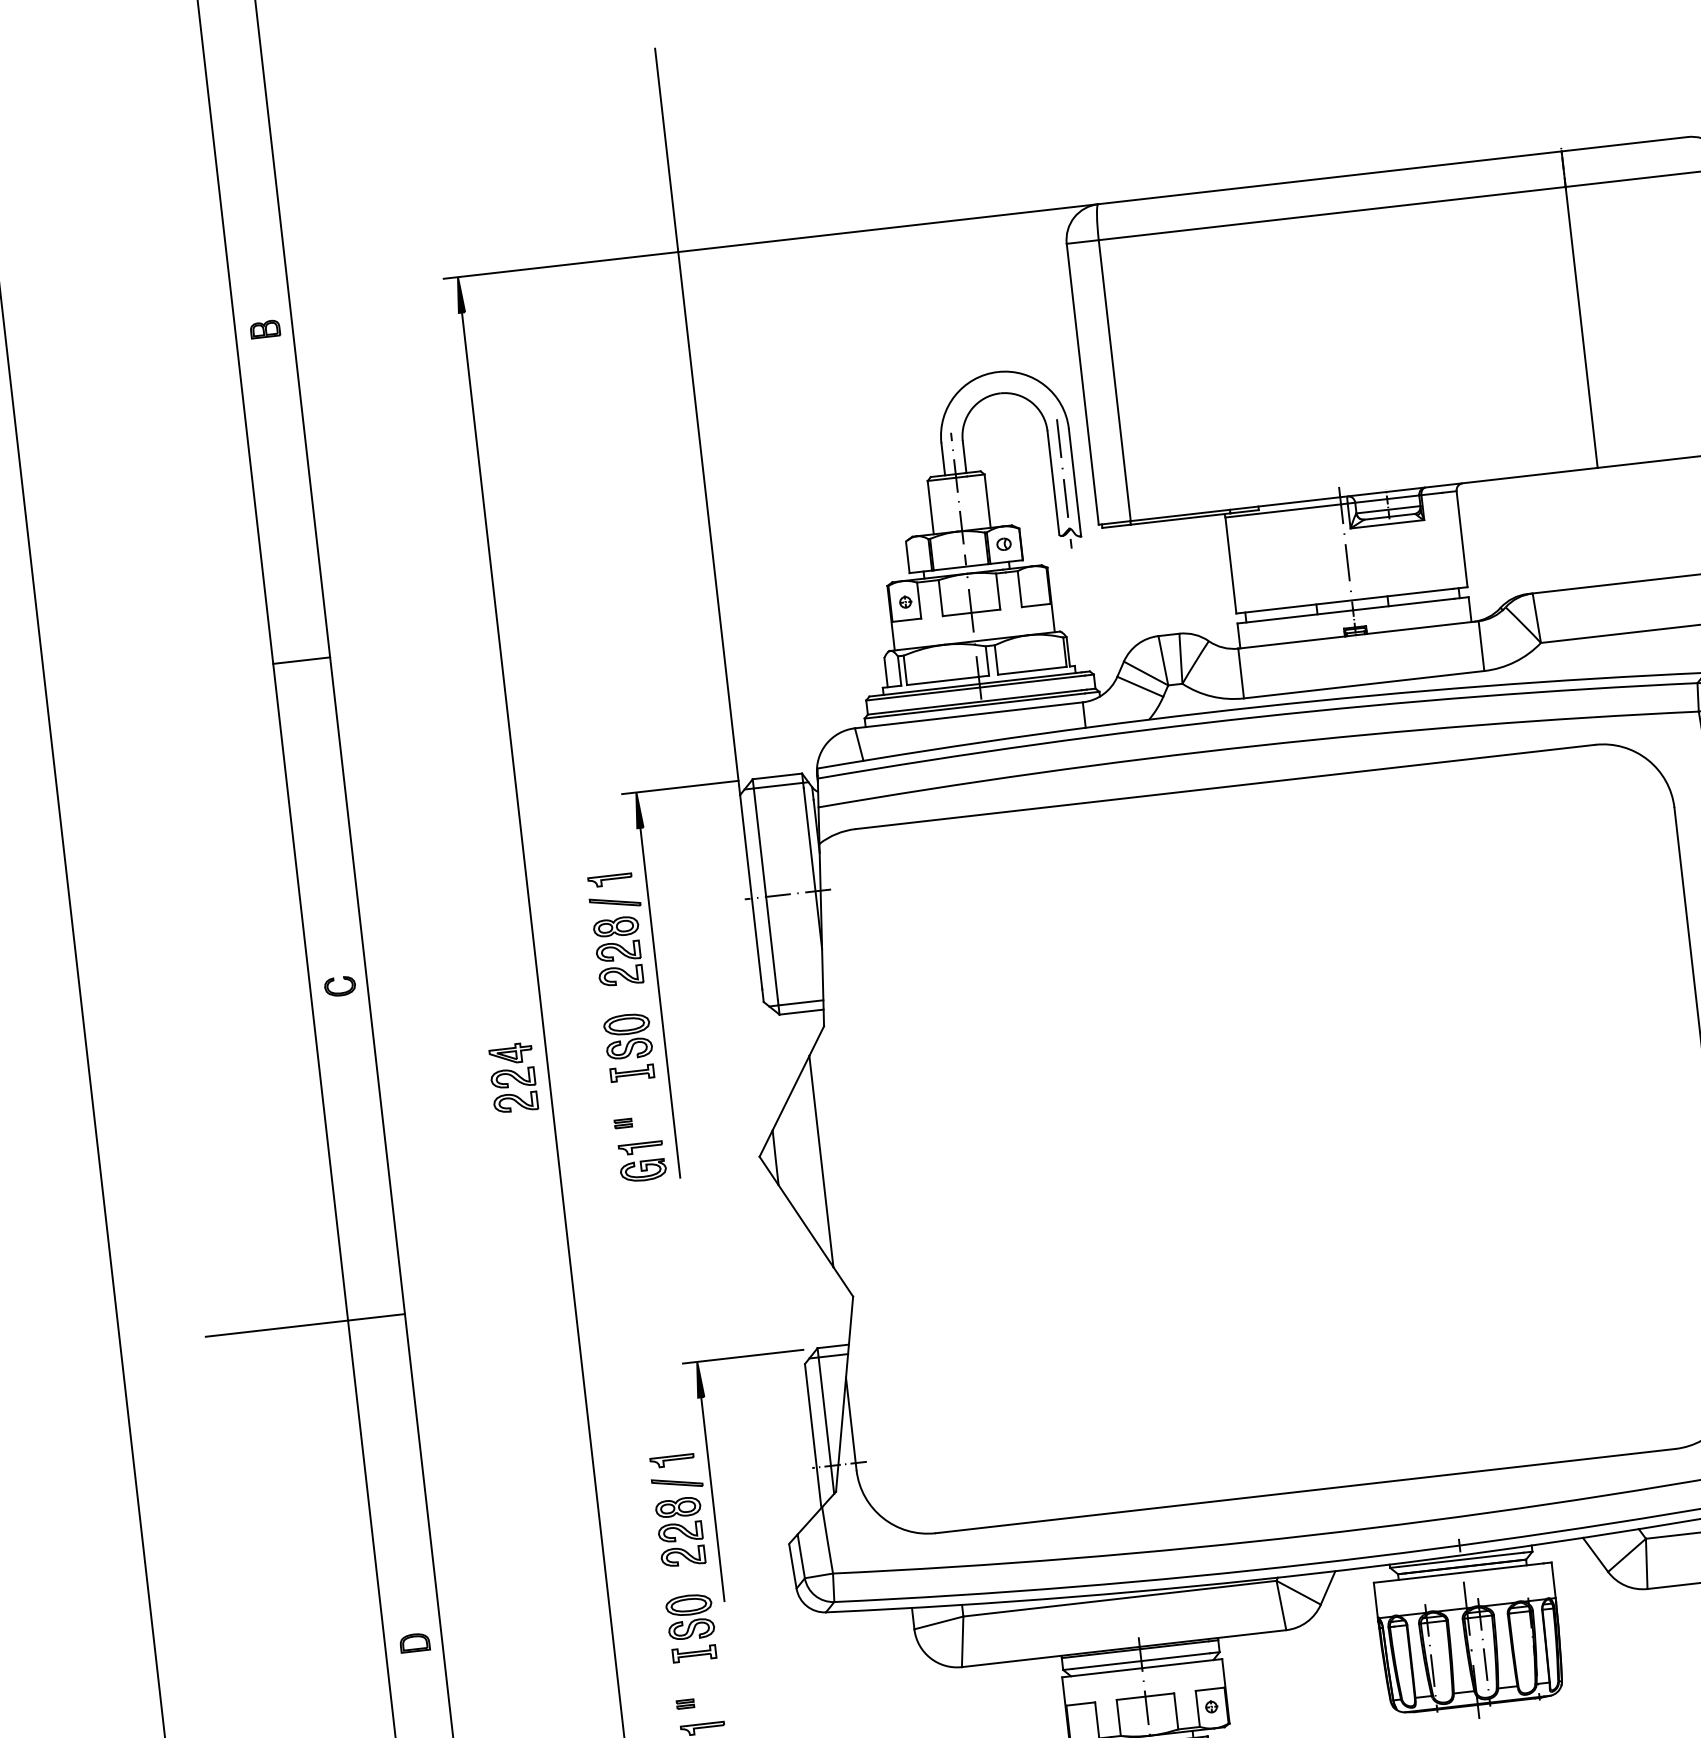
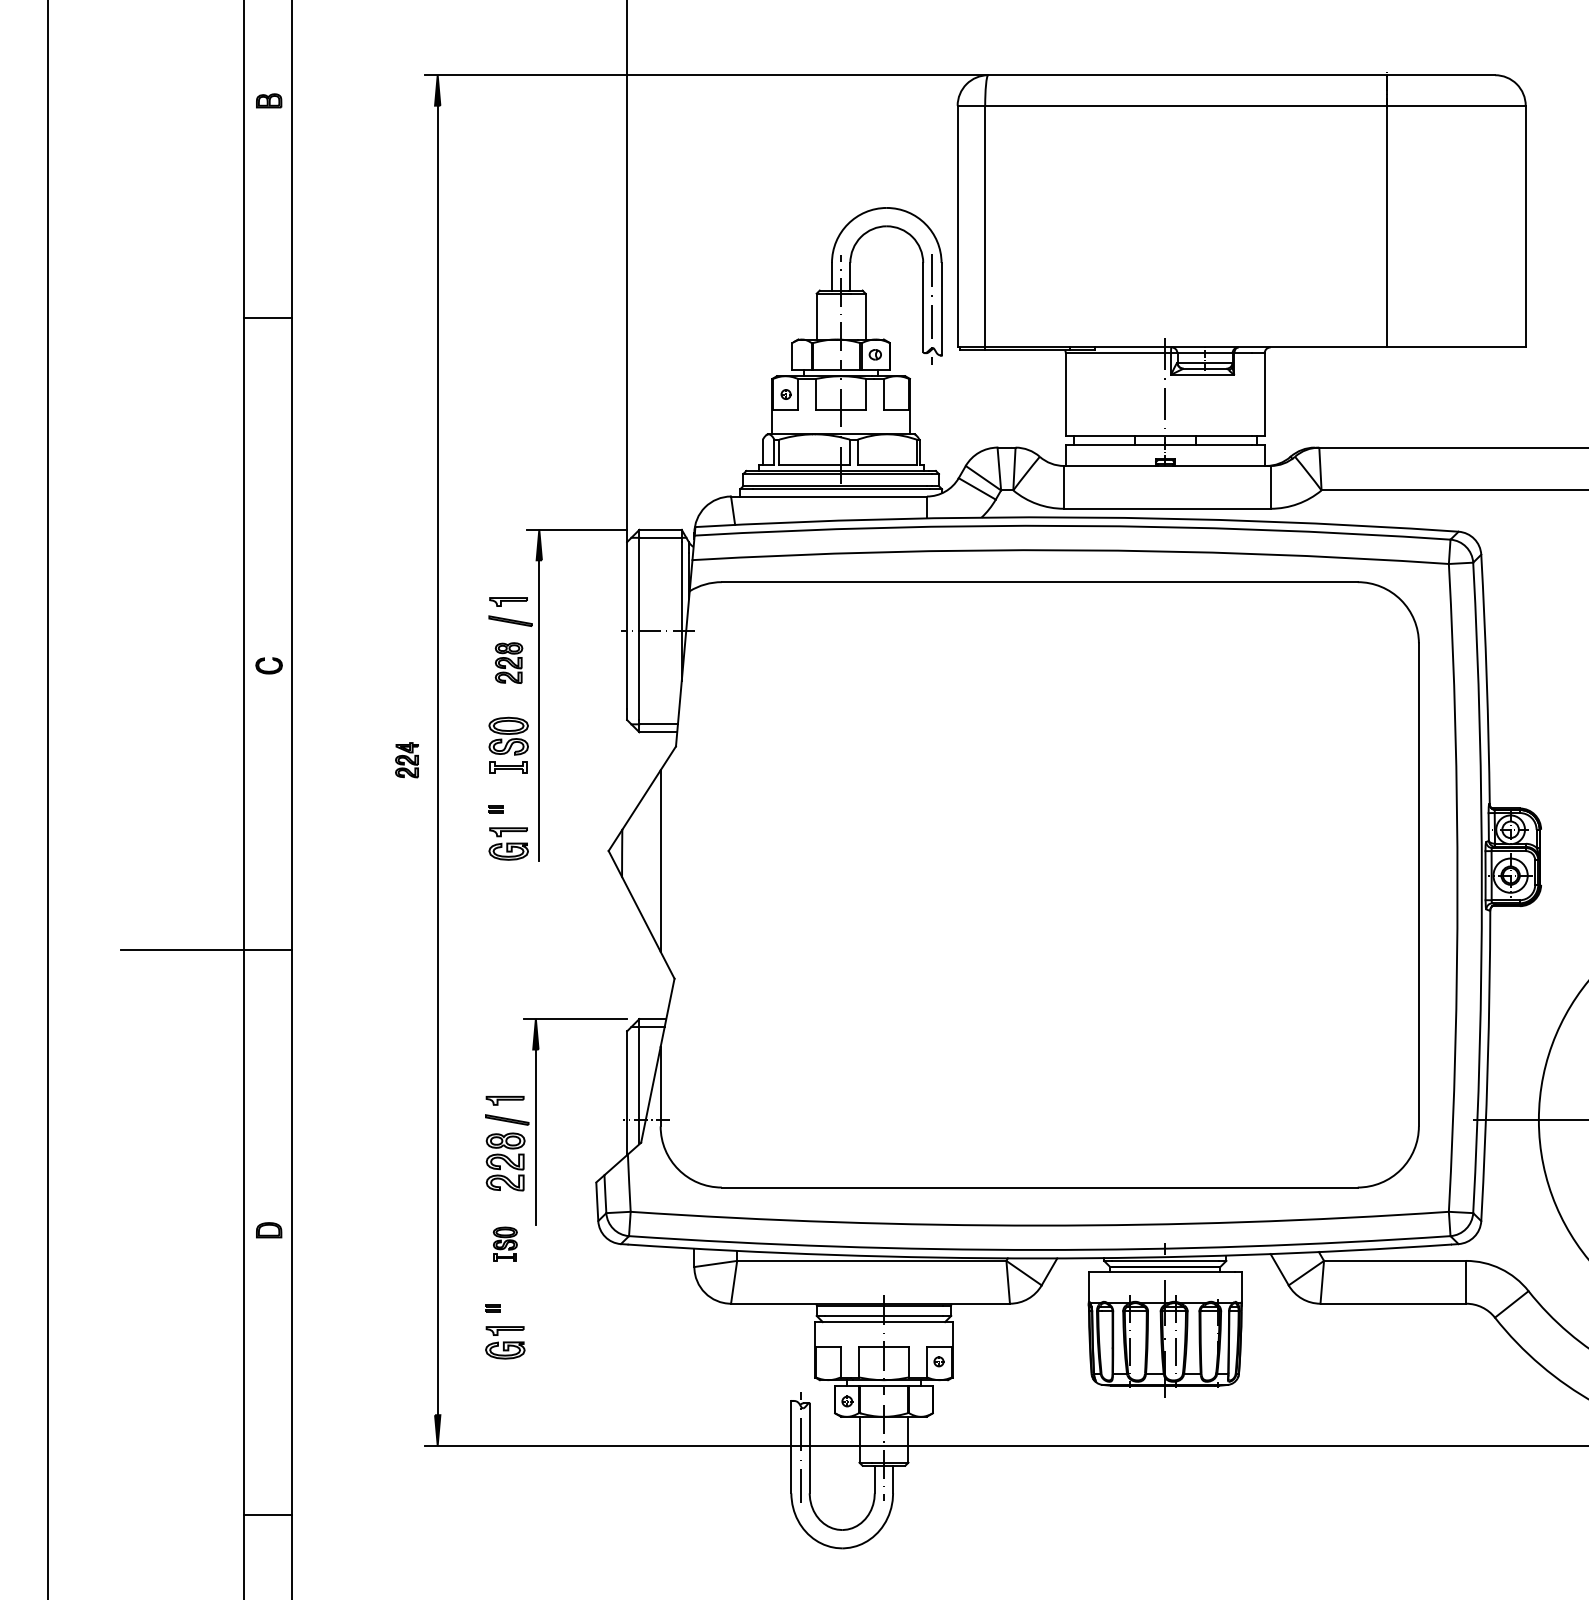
line: (301, 660) -> (267, 317), moved
part: (618, 950) -> (508, 662), size x0.7
part: (512, 1077) -> (406, 759), size x0.6
part: (691, 1626) -> (505, 1243), size x0.6

